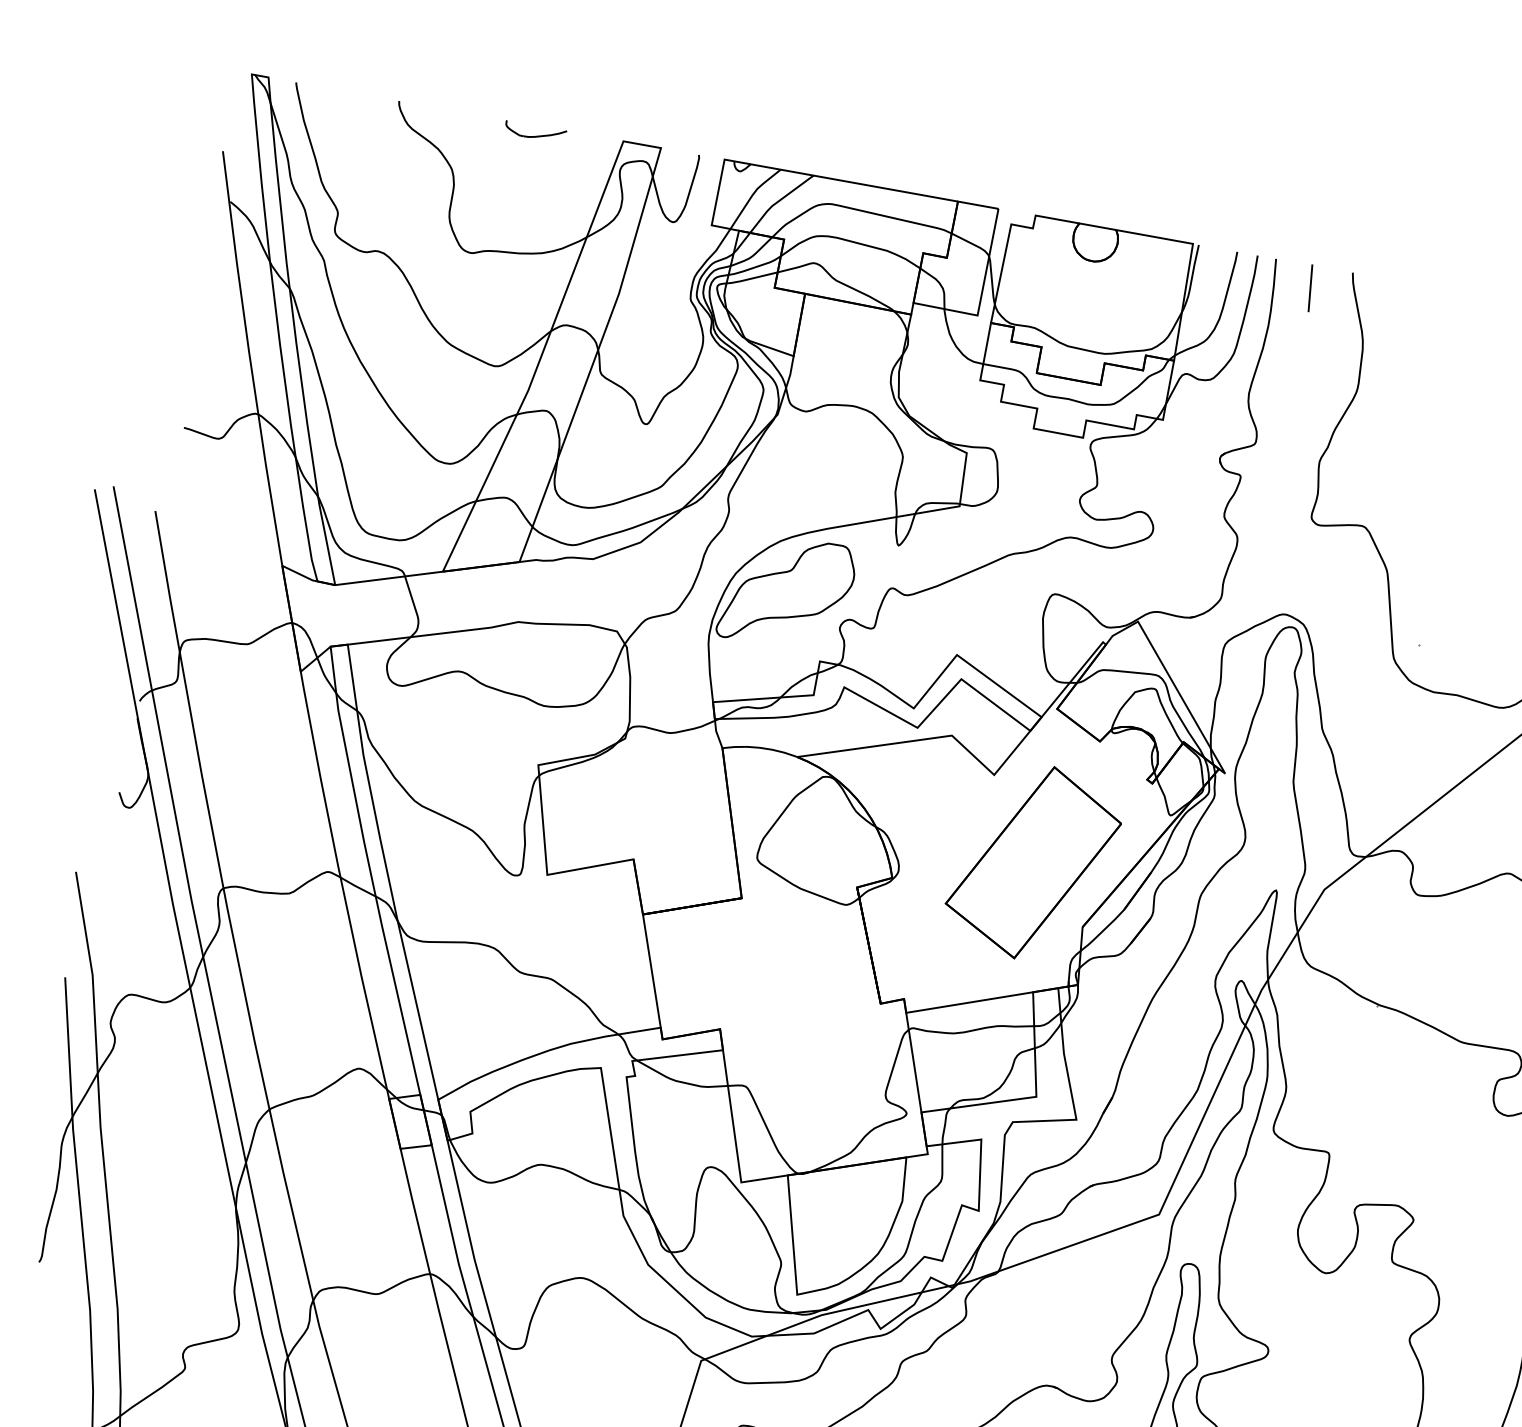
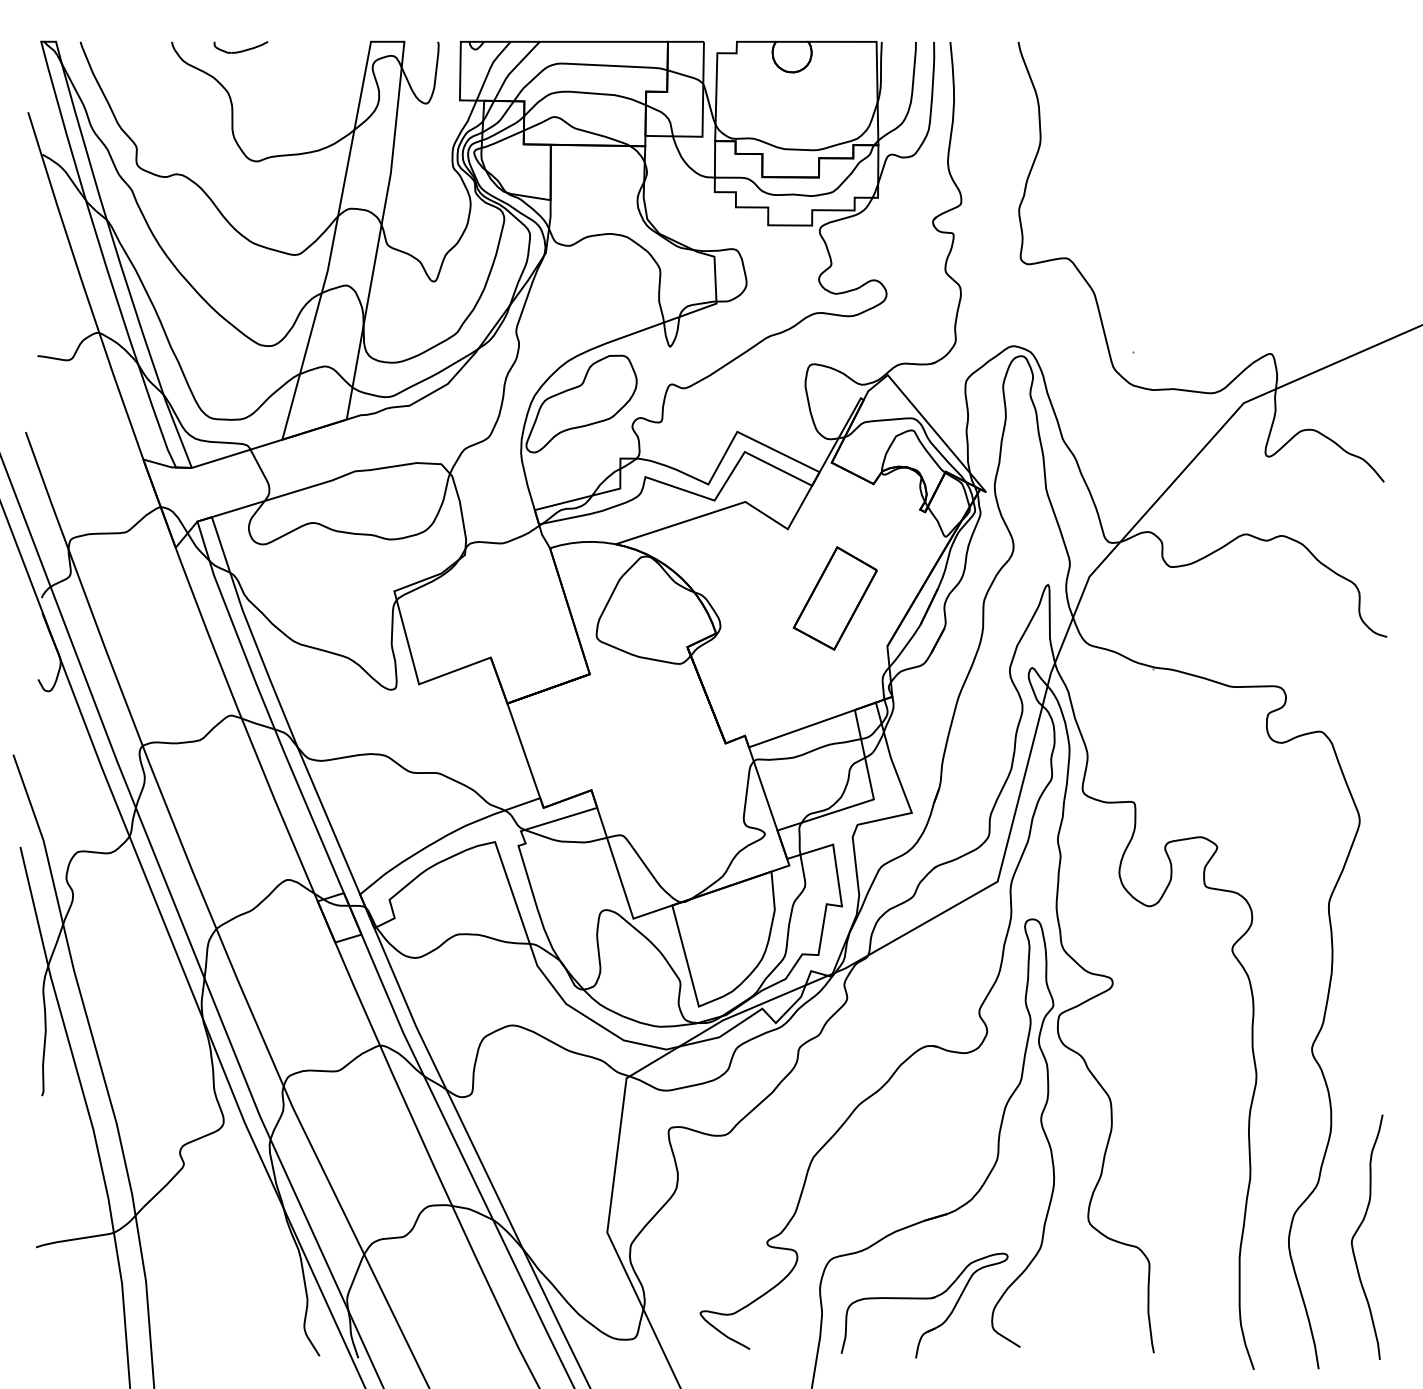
part: (534, 132) -> (240, 47), moved
line: (1310, 287) -> (984, 61), removed
part: (1033, 862) -> (835, 598), size x0.6

